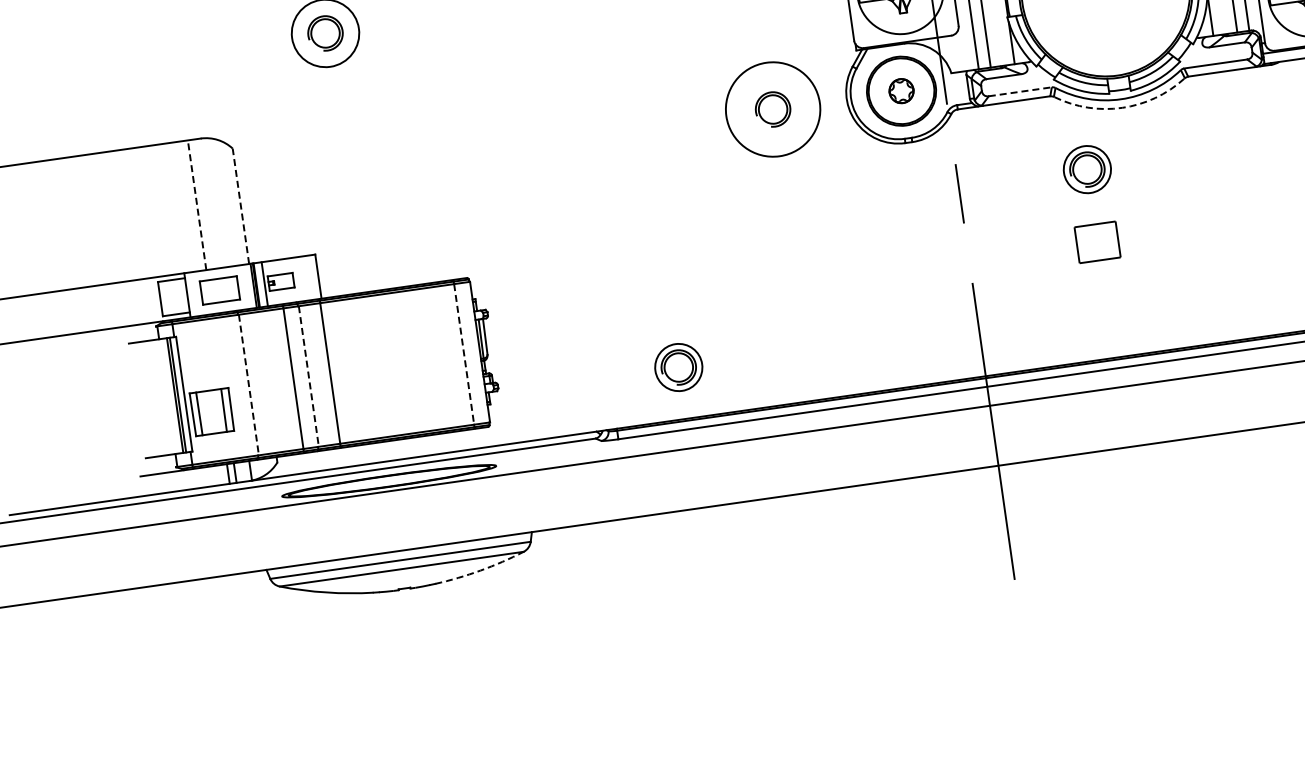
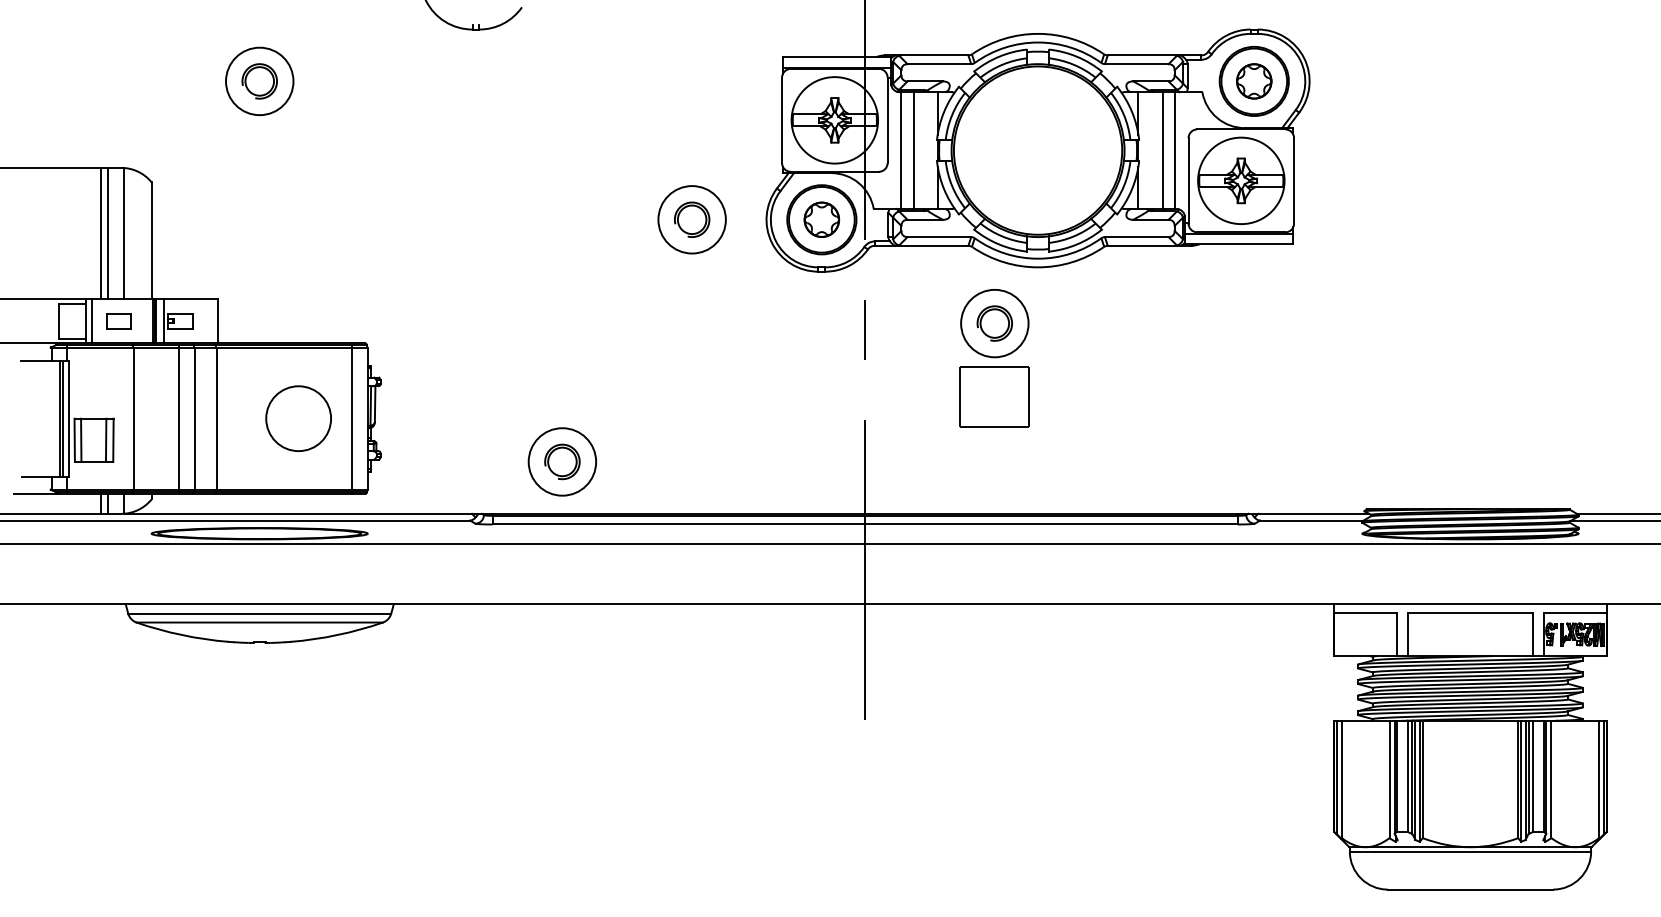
part: (901, 90) -> (821, 219), size x1.43
line: (1020, 92) -> (939, 237), dashed -> solid
arc: (1122, 107) -> (1038, 267), dashed -> solid
circle: (772, 109) -> (691, 219), size x0.71
circle: (1087, 169) -> (994, 323), size x1.43
line: (212, 203) -> (123, 233), added
line: (190, 205) -> (101, 232), added
line: (197, 205) -> (108, 233), dashed -> solid
line: (240, 206) -> (151, 240), dashed -> solid
part: (1097, 241) -> (994, 396), size x1.67
part: (219, 291) -> (118, 321), size x0.62
line: (193, 293) -> (92, 320), added
line: (463, 355) -> (351, 419), dashed -> solid
circle: (411, 361) -> (298, 418), added
circle: (678, 367) -> (562, 461), size x1.43
line: (308, 377) -> (194, 419), dashed -> solid
line: (249, 385) -> (134, 419), dashed -> solid
arc: (480, 571) -> (337, 635), dashed -> solid

